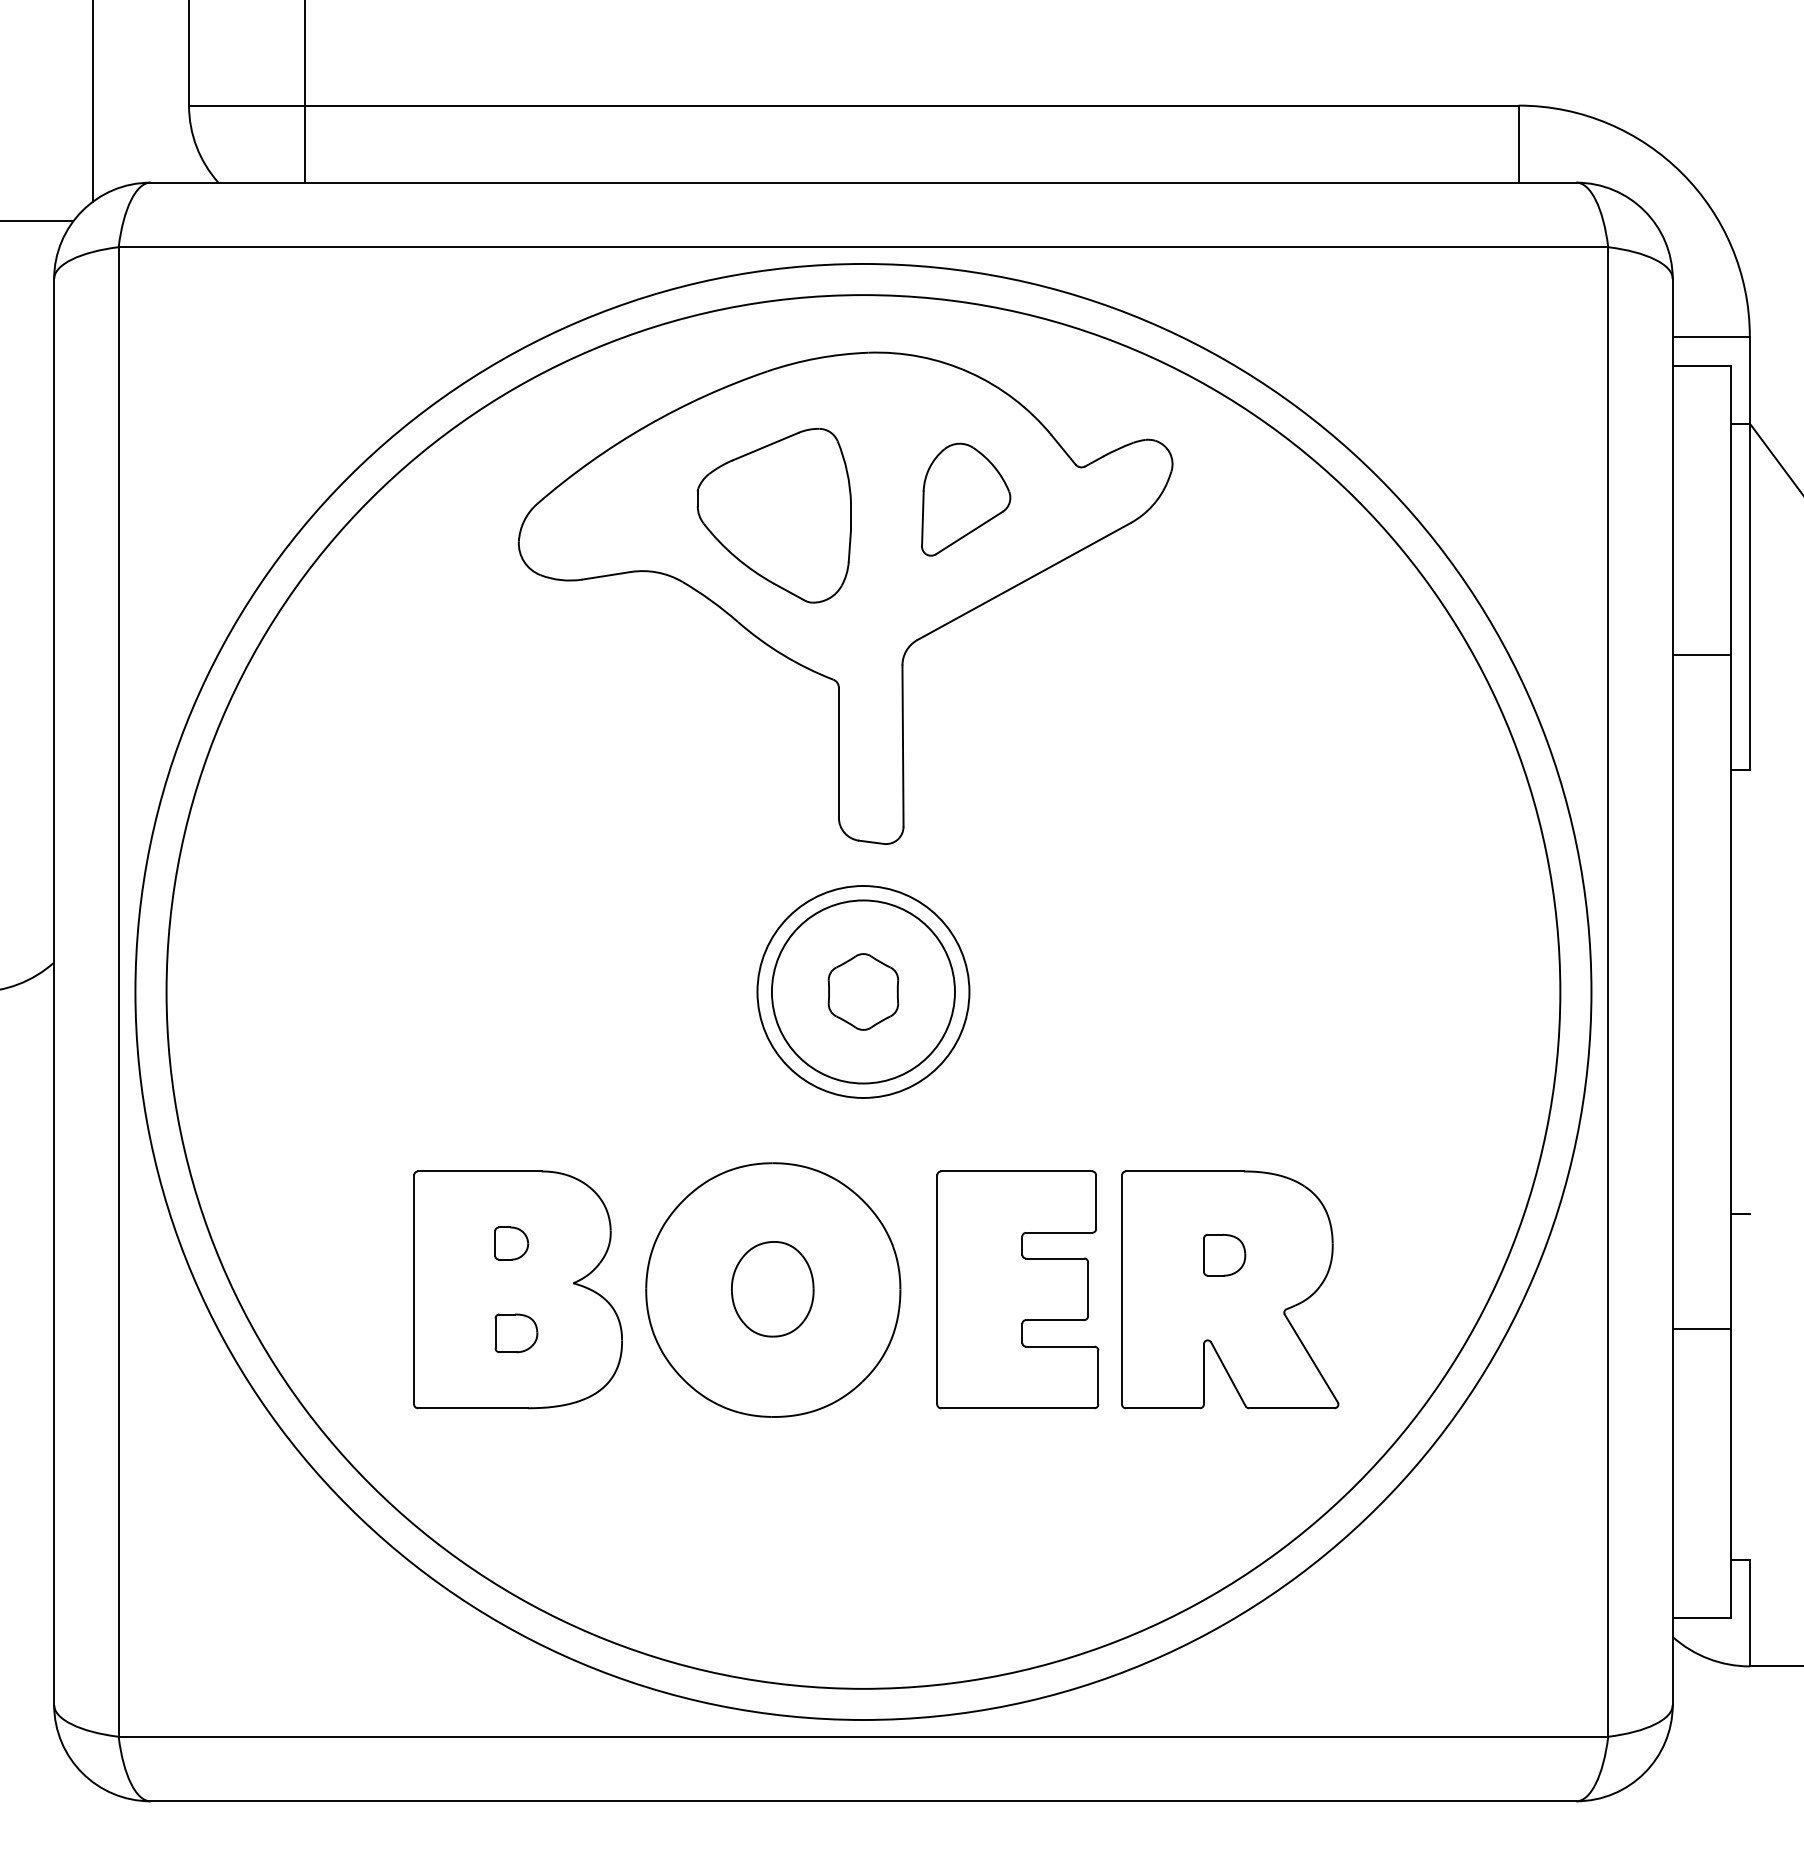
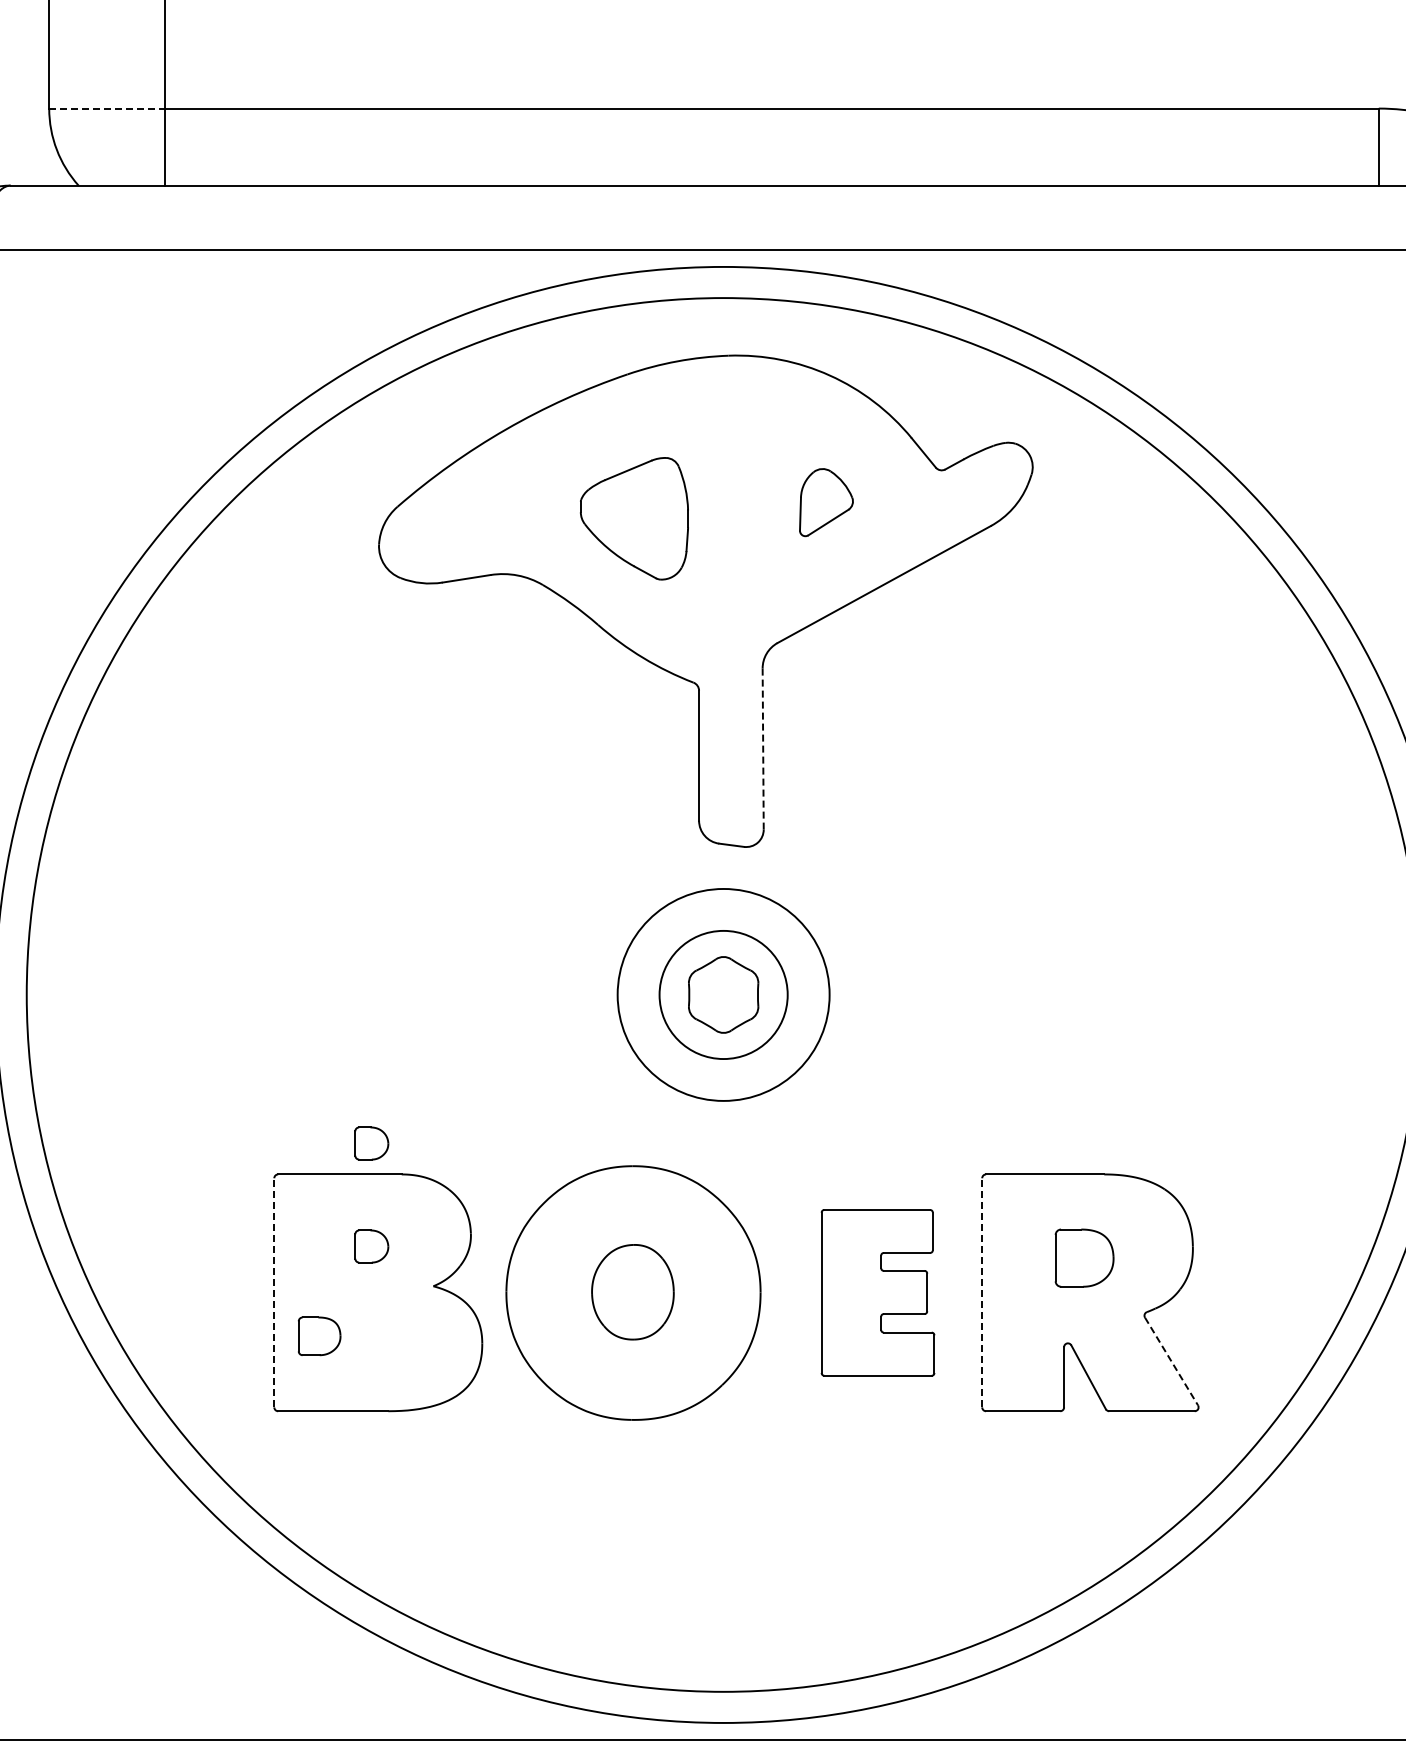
line: (246, 105) -> (106, 108), solid -> dashed
part: (966, 499) -> (826, 502), size x0.6
part: (773, 515) -> (633, 518), size x0.7
line: (903, 746) -> (763, 749), solid -> dashed
circle: (862, 991) -> (722, 994), size x0.7
part: (511, 1140) -> (371, 1143), added
part: (1224, 1255) -> (1084, 1258), size x1.4
line: (414, 1289) -> (274, 1292), solid -> dashed
part: (1017, 1289) -> (877, 1292), size x0.7
line: (1122, 1289) -> (982, 1292), solid -> dashed
part: (516, 1333) -> (319, 1336), moved
line: (1311, 1358) -> (1171, 1361), solid -> dashed

